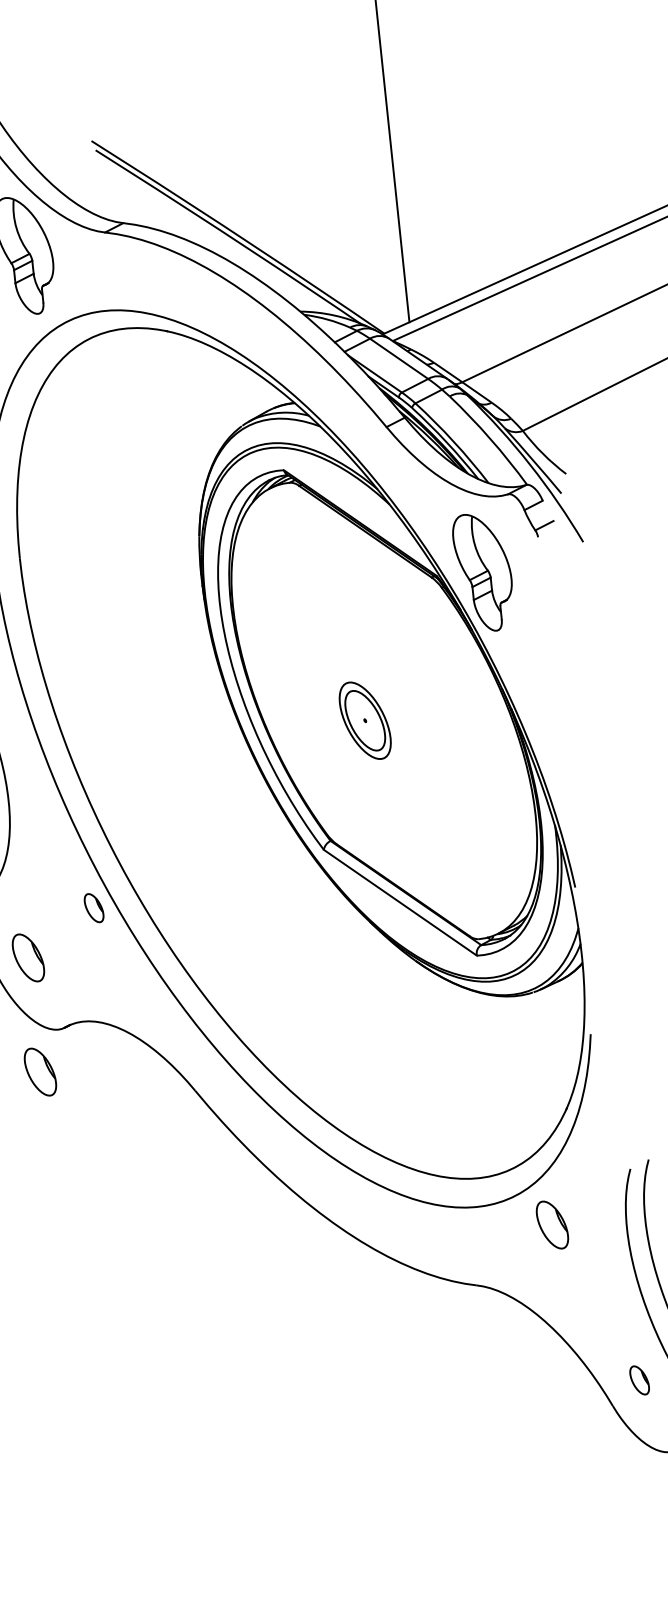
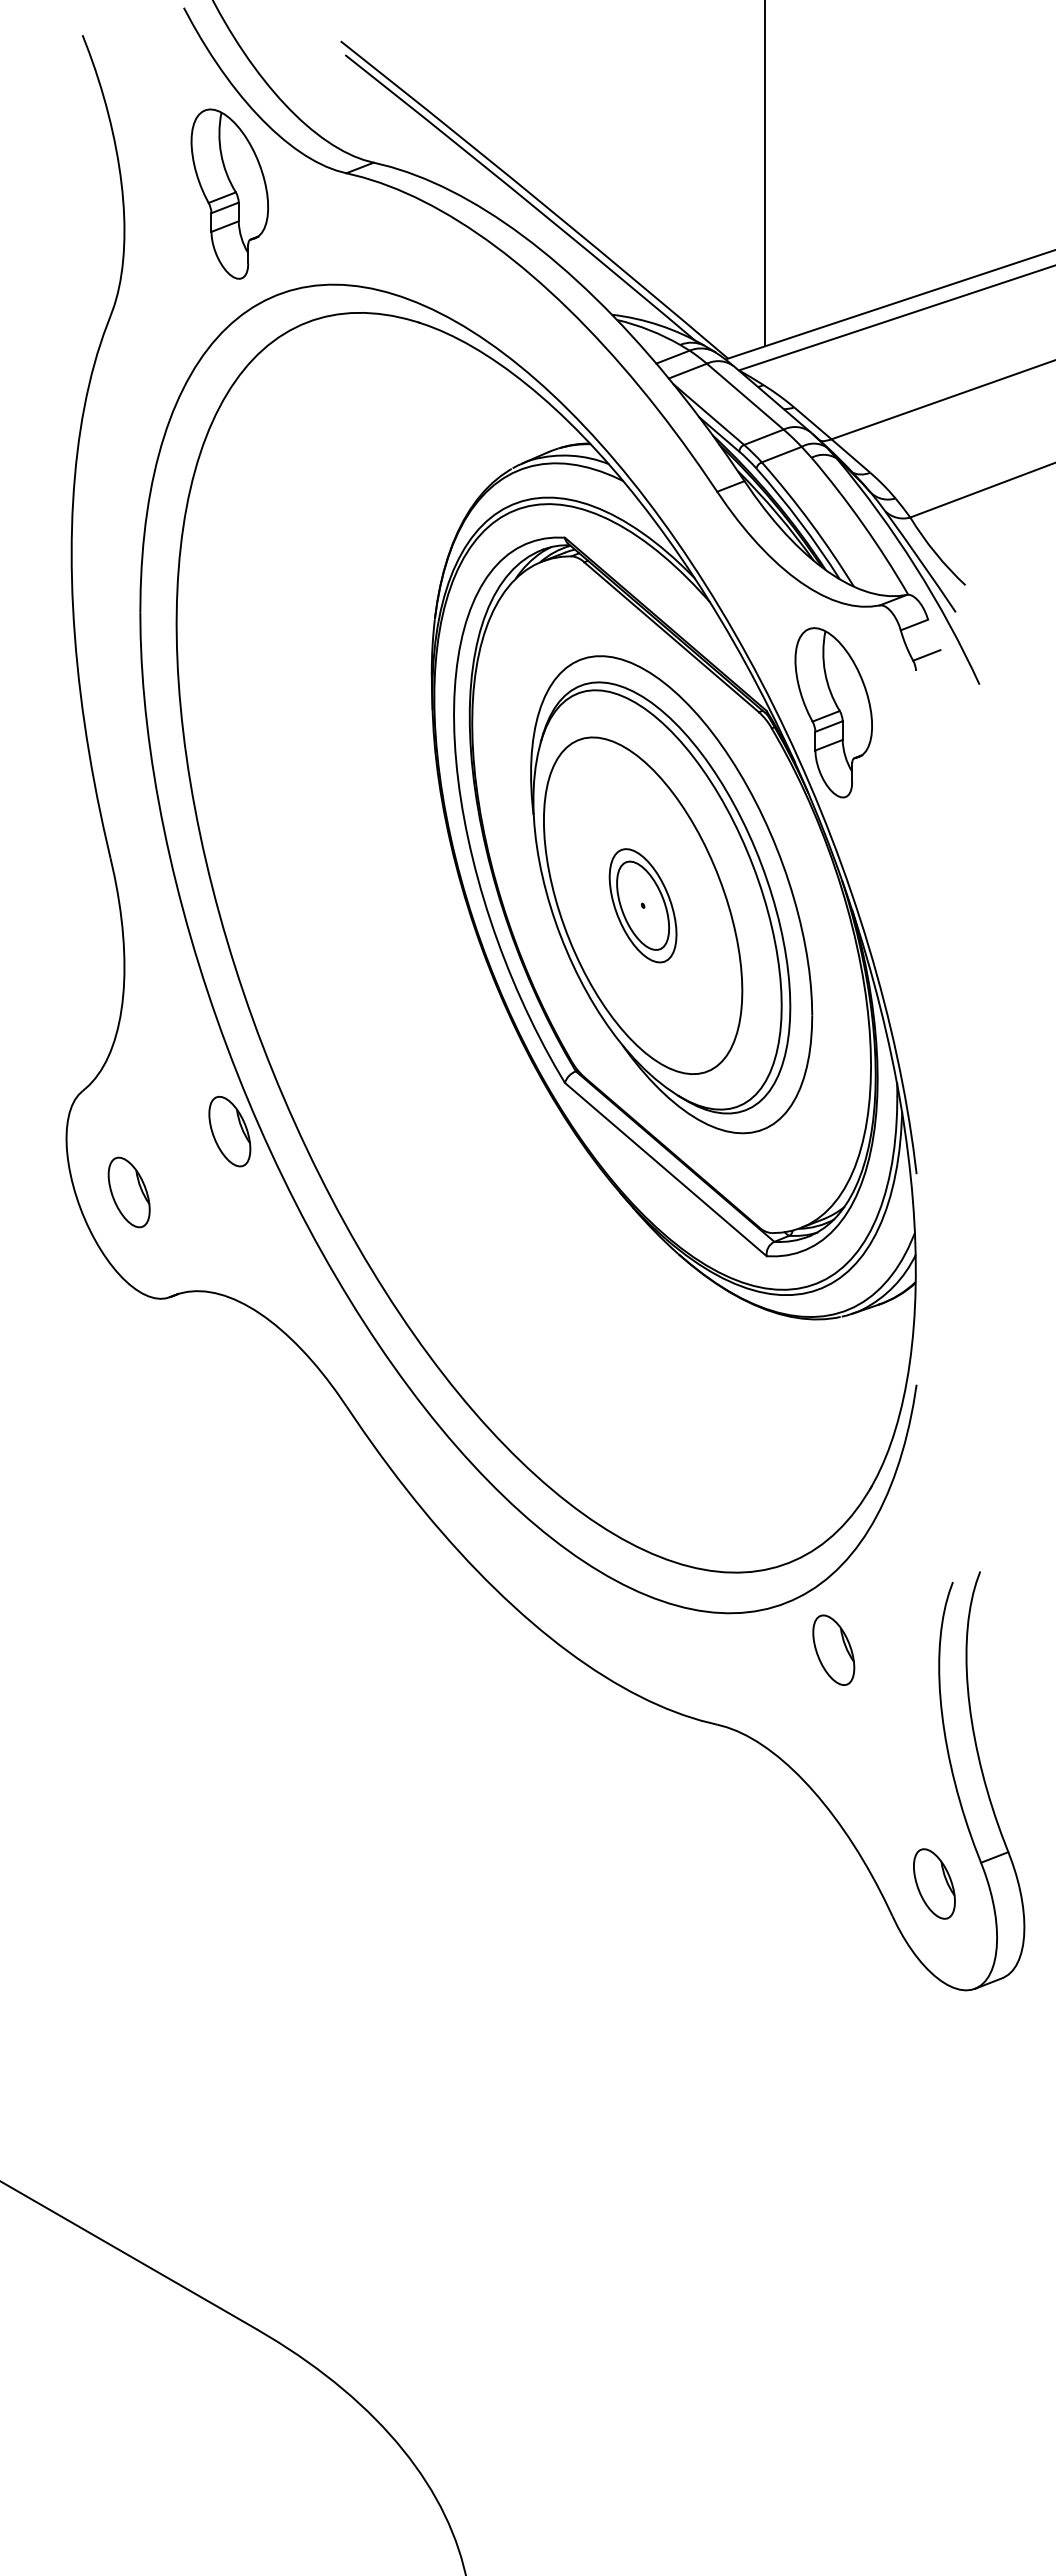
part: (384, 710) -> (671, 894), added
part: (93, 908) -> (229, 1131), size x1.67
part: (39, 1072) -> (128, 1356), removed
part: (639, 1380) -> (934, 1883), size x1.67

